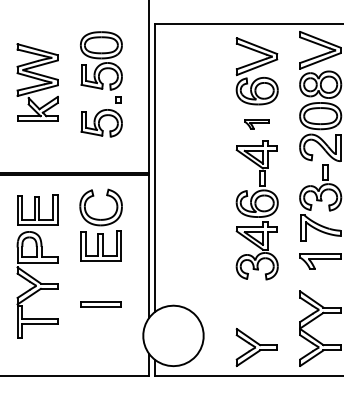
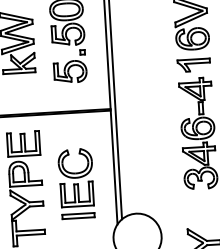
part: (256, 124) -> (193, 65), size x1.67
part: (100, 224) -> (75, 177), moved

